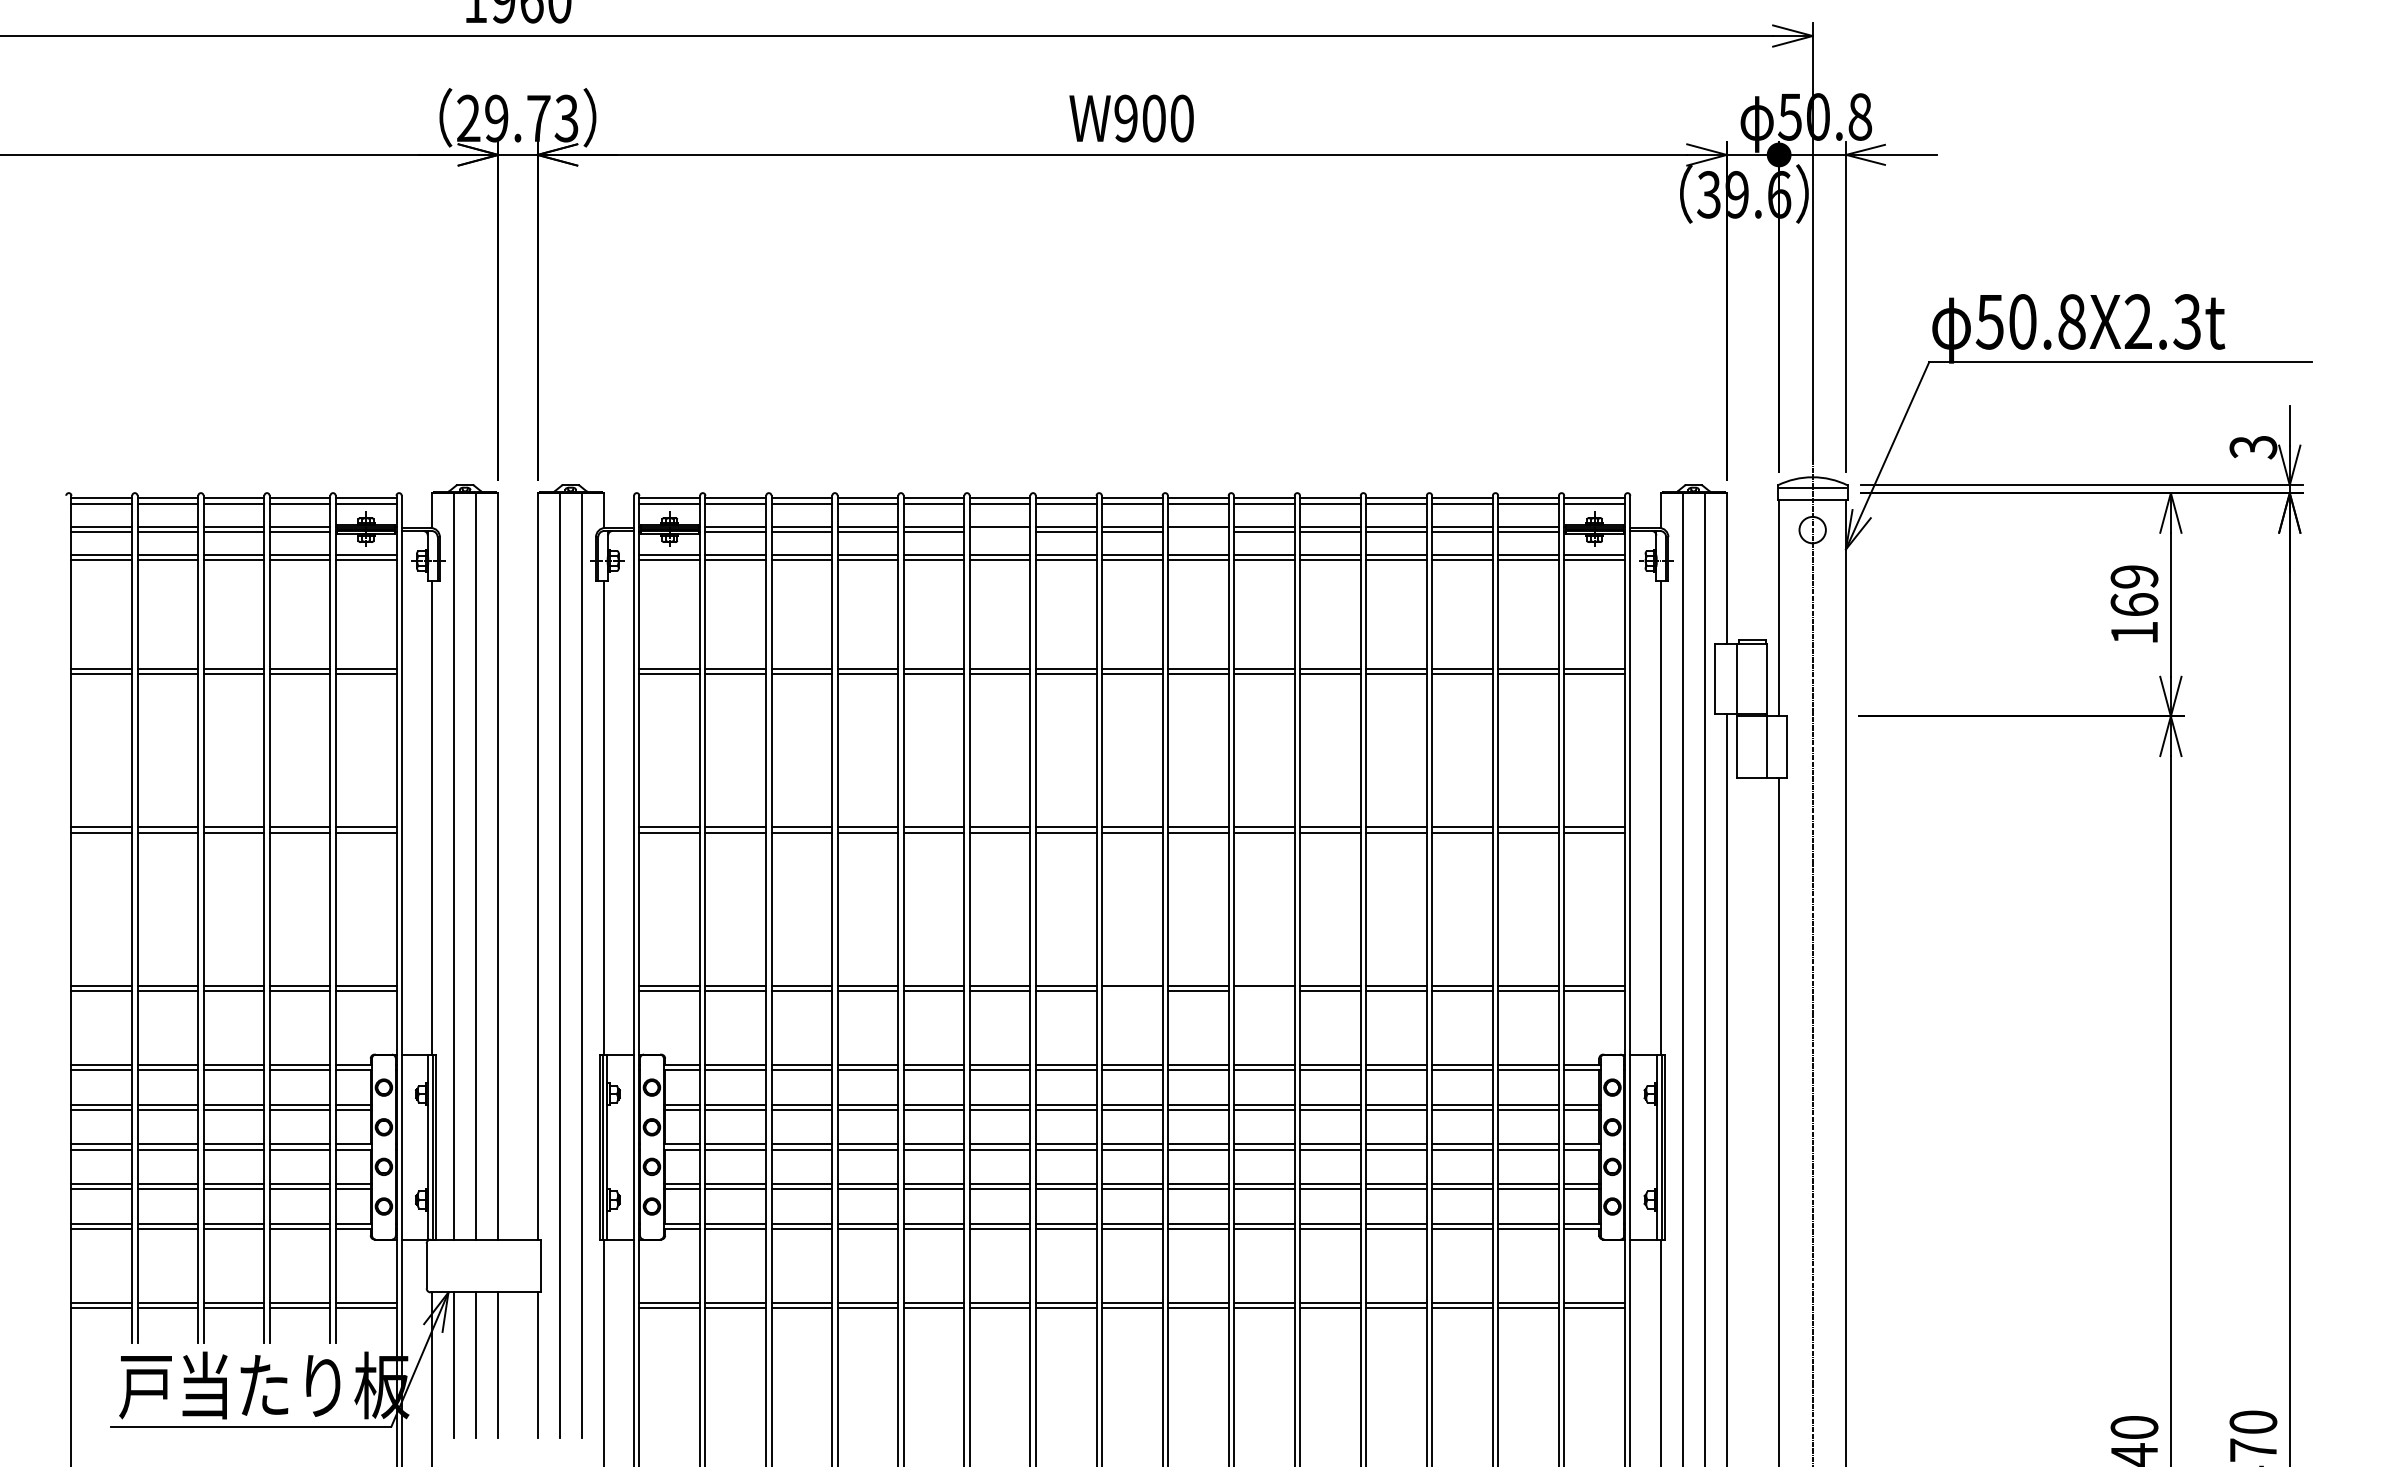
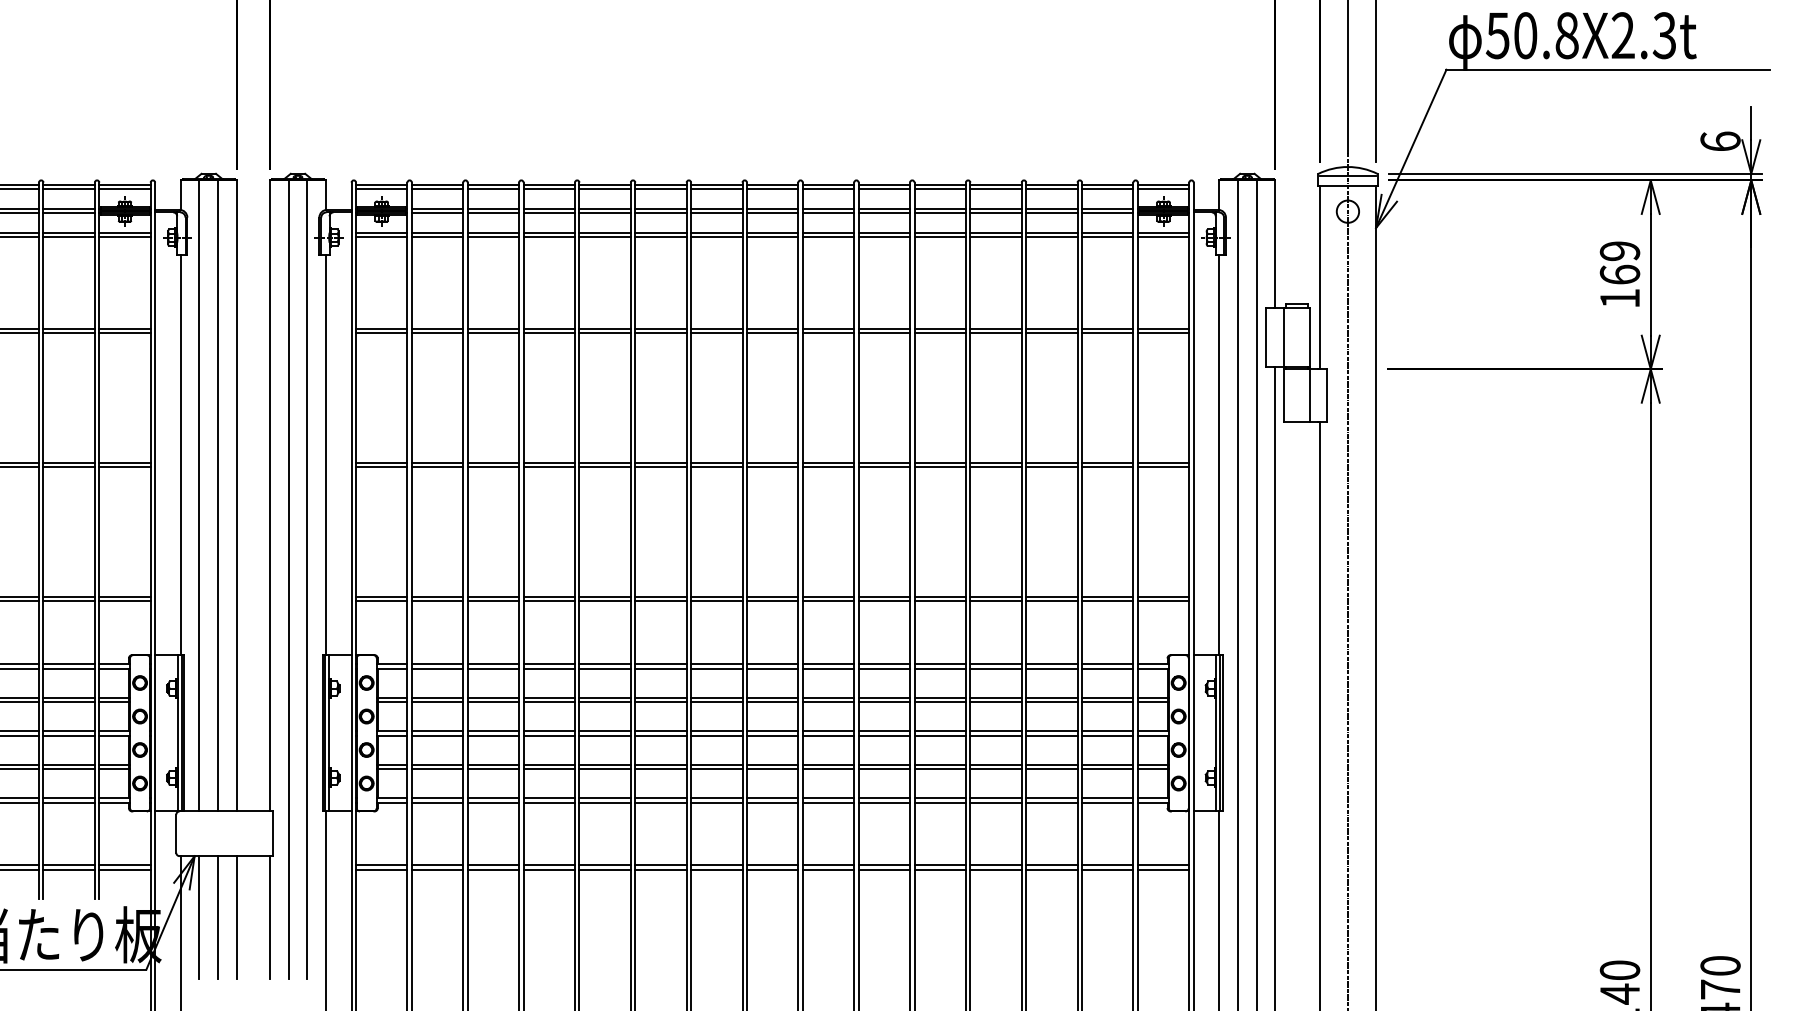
text: (2253, 447) -> (1720, 141), 3 -> 6
line: (999, 532) -> (660, 213), added
line: (1197, 532) -> (827, 213), added
line: (1131, 991) -> (772, 601), added
line: (1263, 991) -> (883, 601), added

